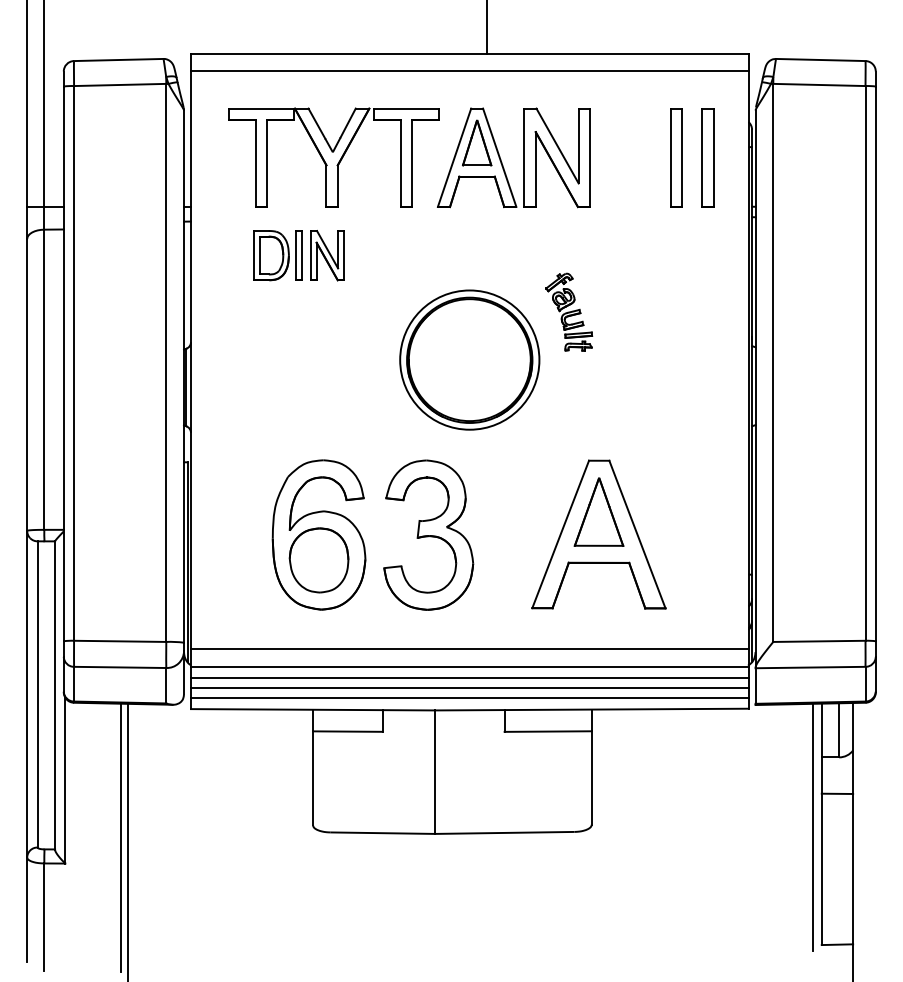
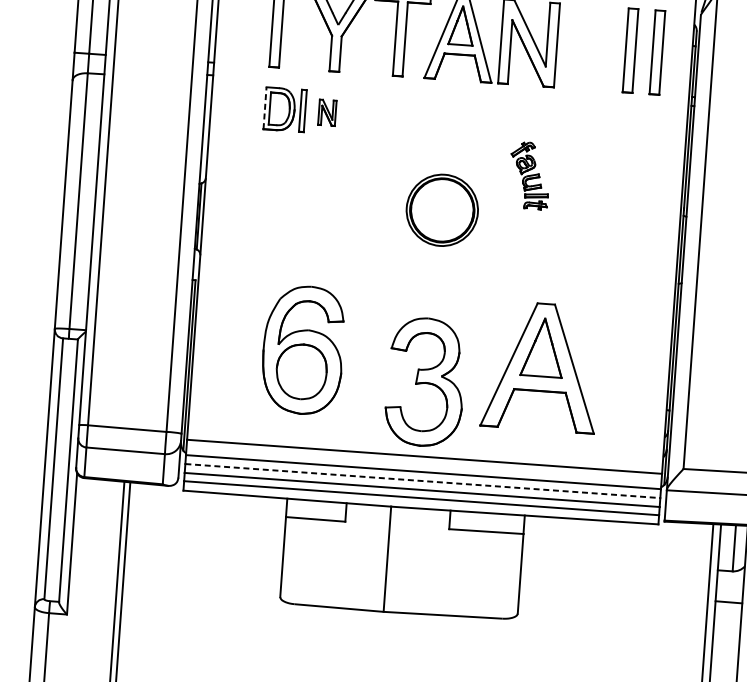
line: (254, 255) -> (265, 108), solid -> dashed
part: (327, 255) -> (327, 112), size x0.6
part: (469, 359) -> (442, 209), size x0.6
part: (428, 534) -> (425, 381), moved
line: (469, 677) -> (422, 480), solid -> dashed

